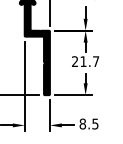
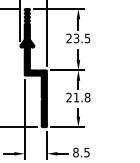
text: (95, 61) -> (87, 97), 21.7 -> 21.8

